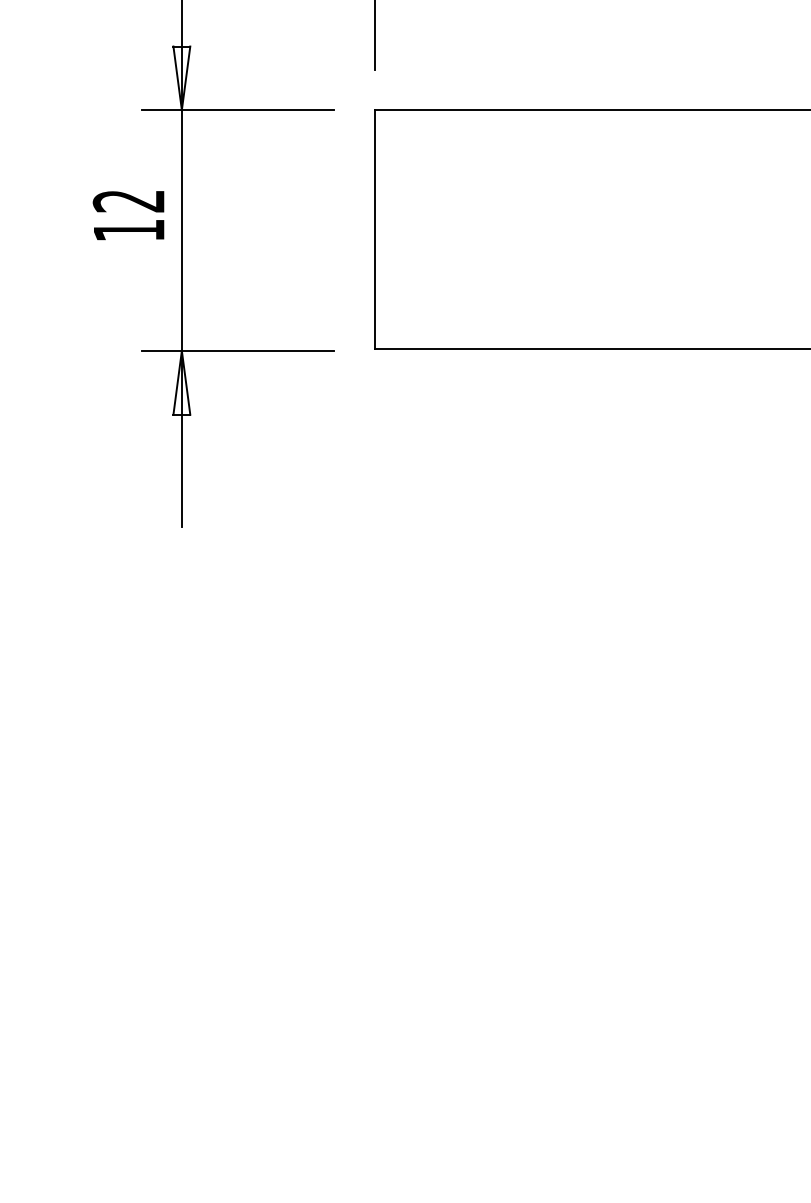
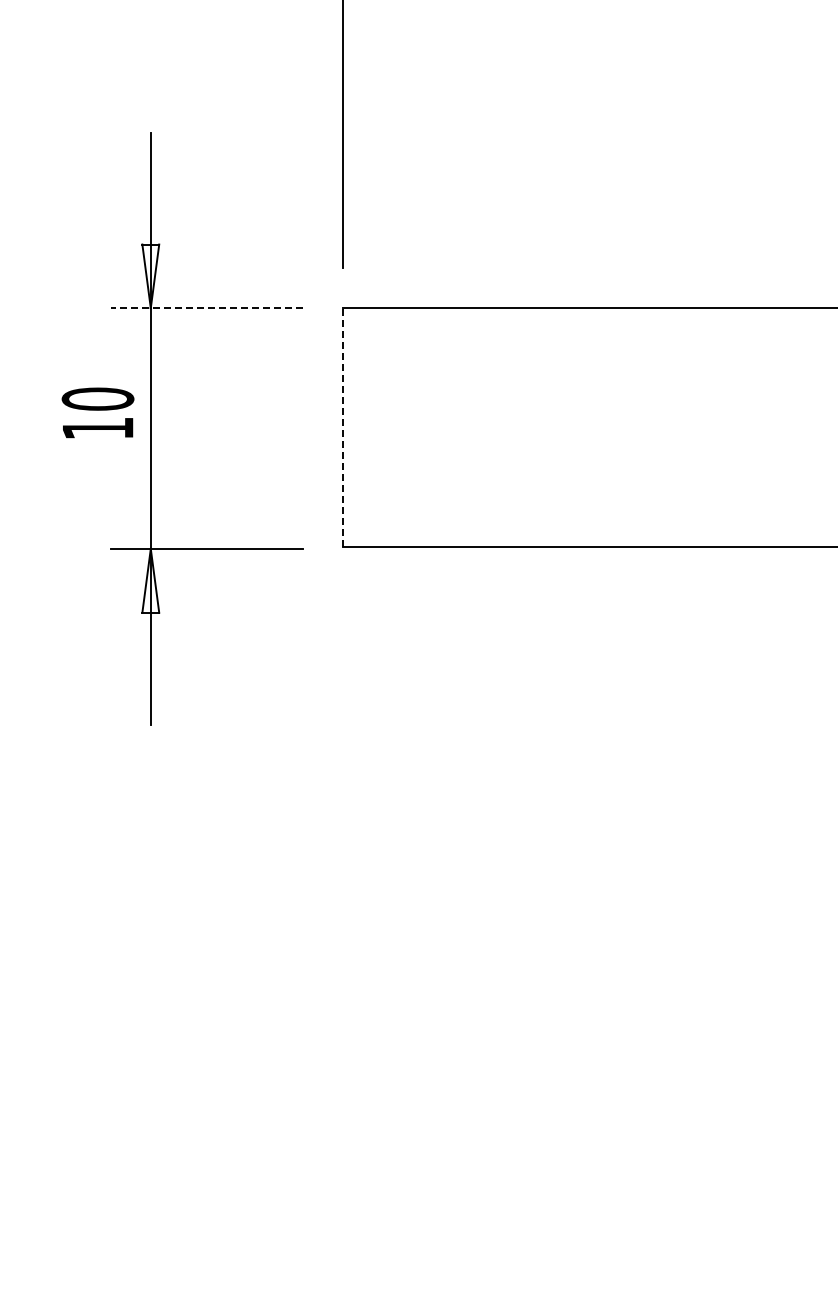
line: (237, 110) -> (206, 308), solid -> dashed
text: (128, 200) -> (97, 398), 12 -> 10
line: (374, 229) -> (343, 427), solid -> dashed

